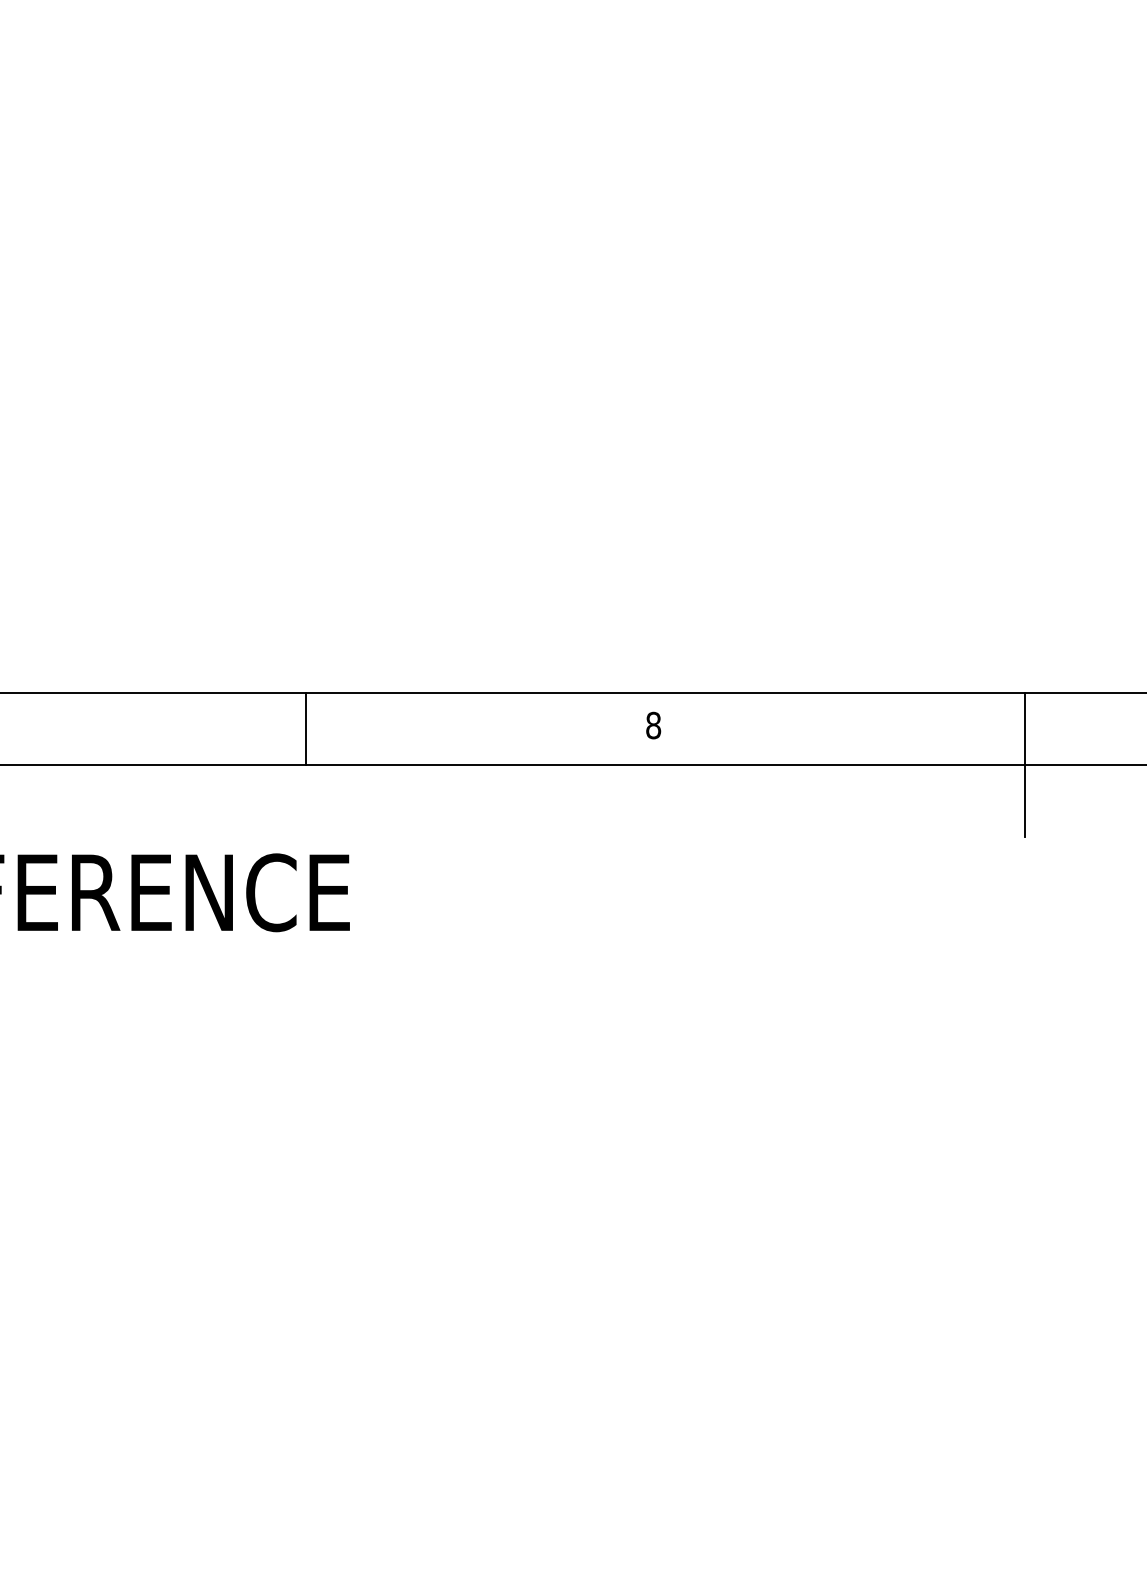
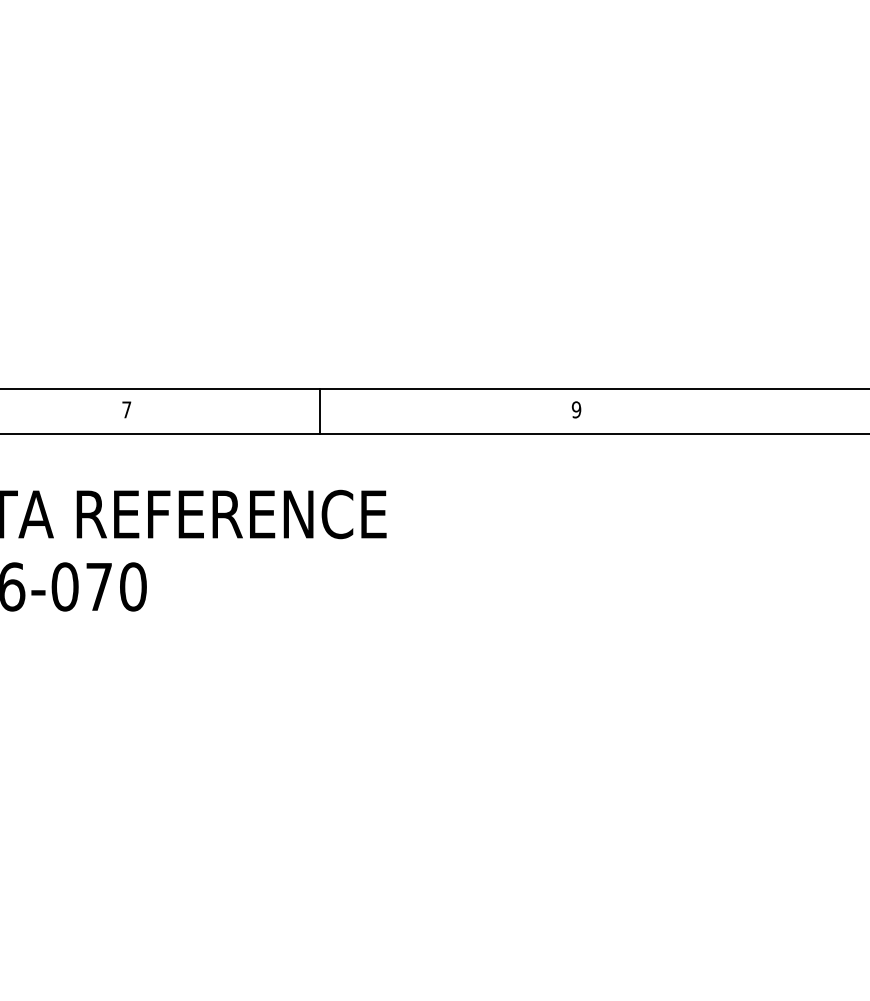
text: (653, 724) -> (576, 409), 8 -> 9
line: (306, 728) -> (320, 411), moved
line: (1024, 764) -> (808, 434), removed

